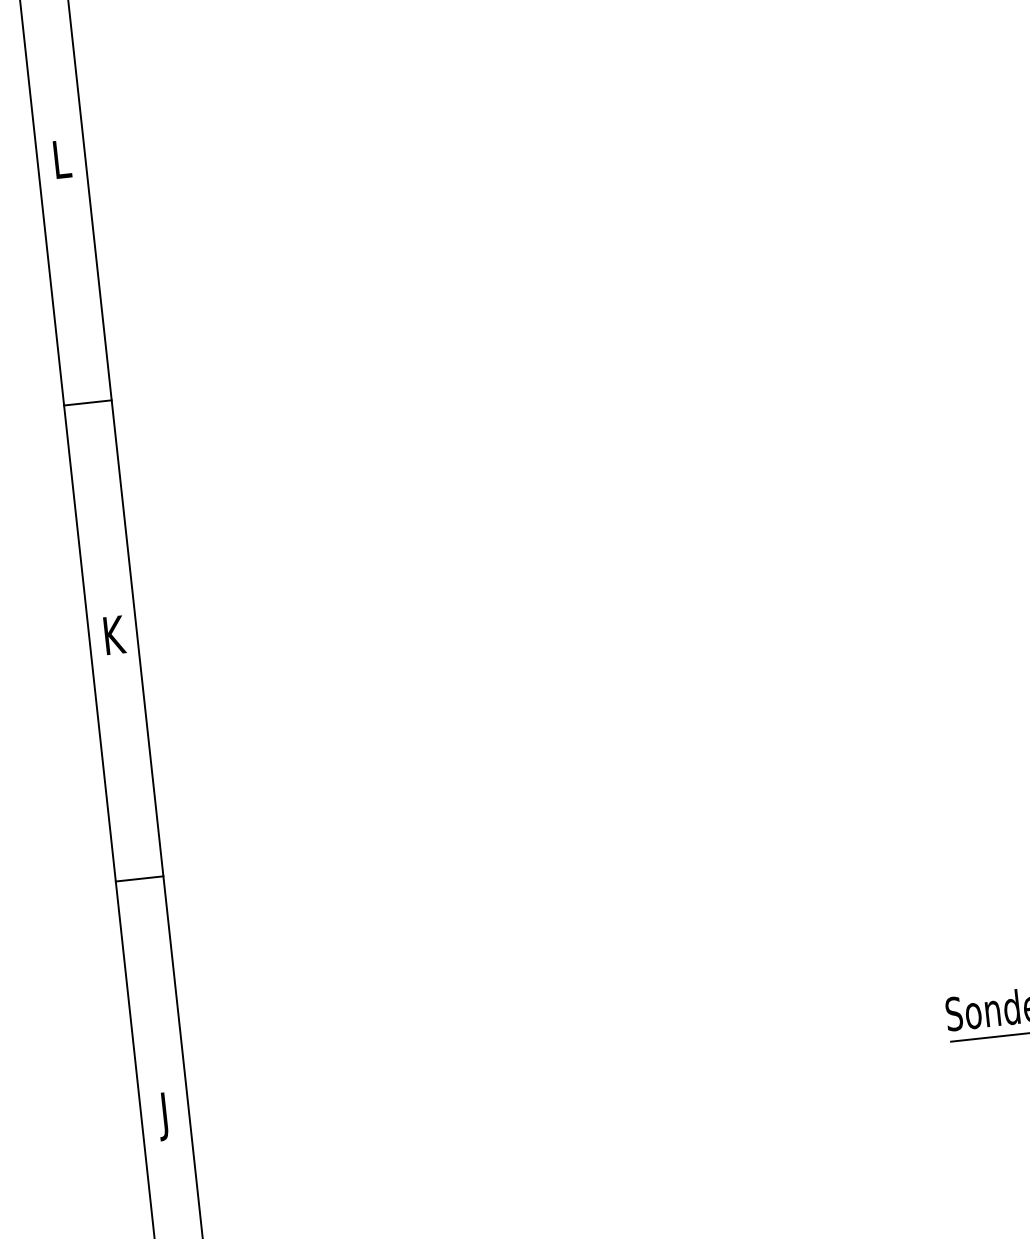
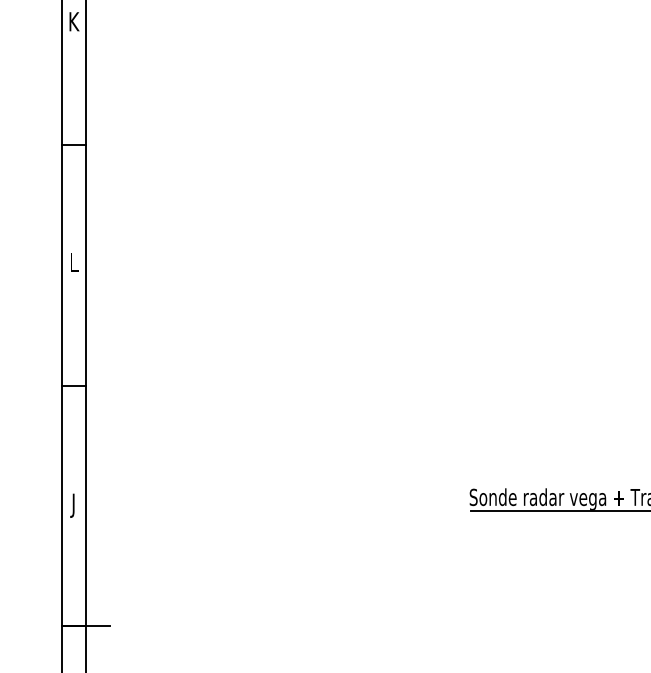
text: (62, 158) -> (74, 21), L -> K
text: (114, 635) -> (74, 262), K -> L

